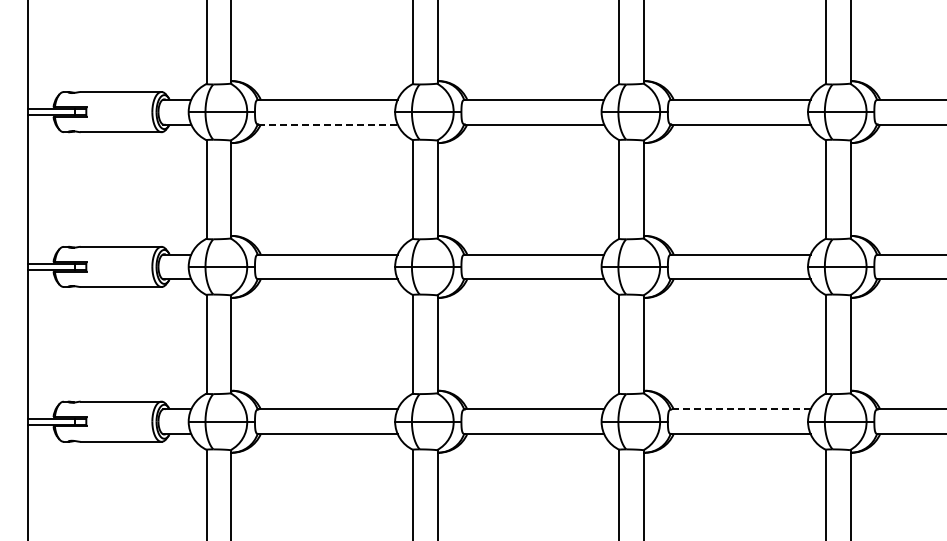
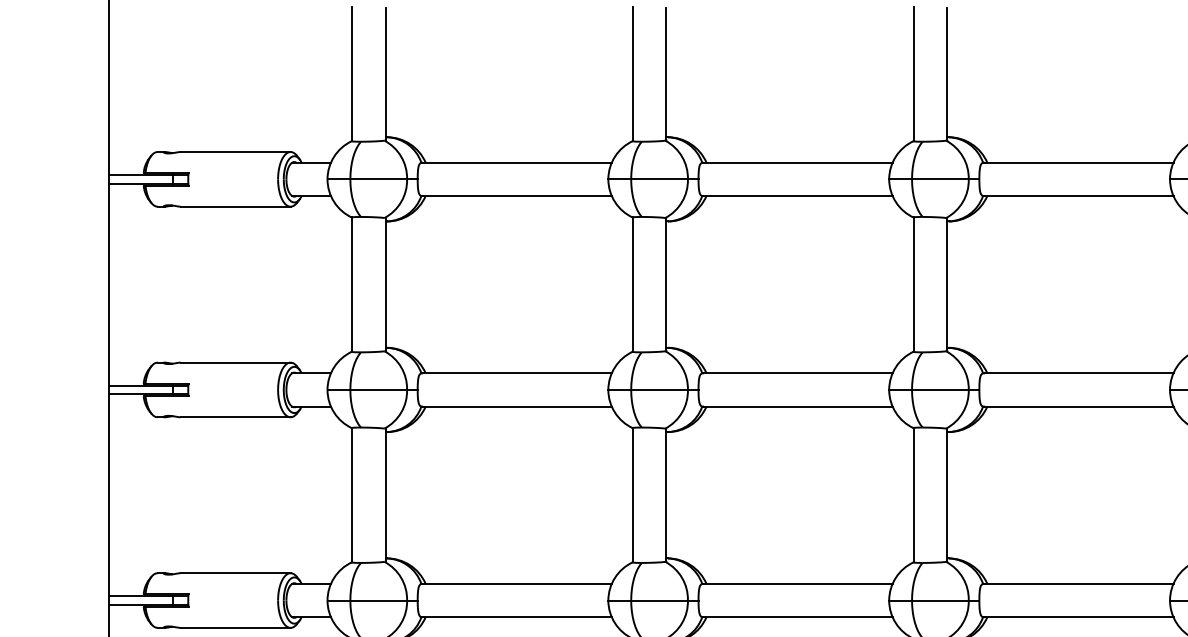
line: (328, 124) -> (517, 196), dashed -> solid
line: (740, 409) -> (1078, 583), dashed -> solid

